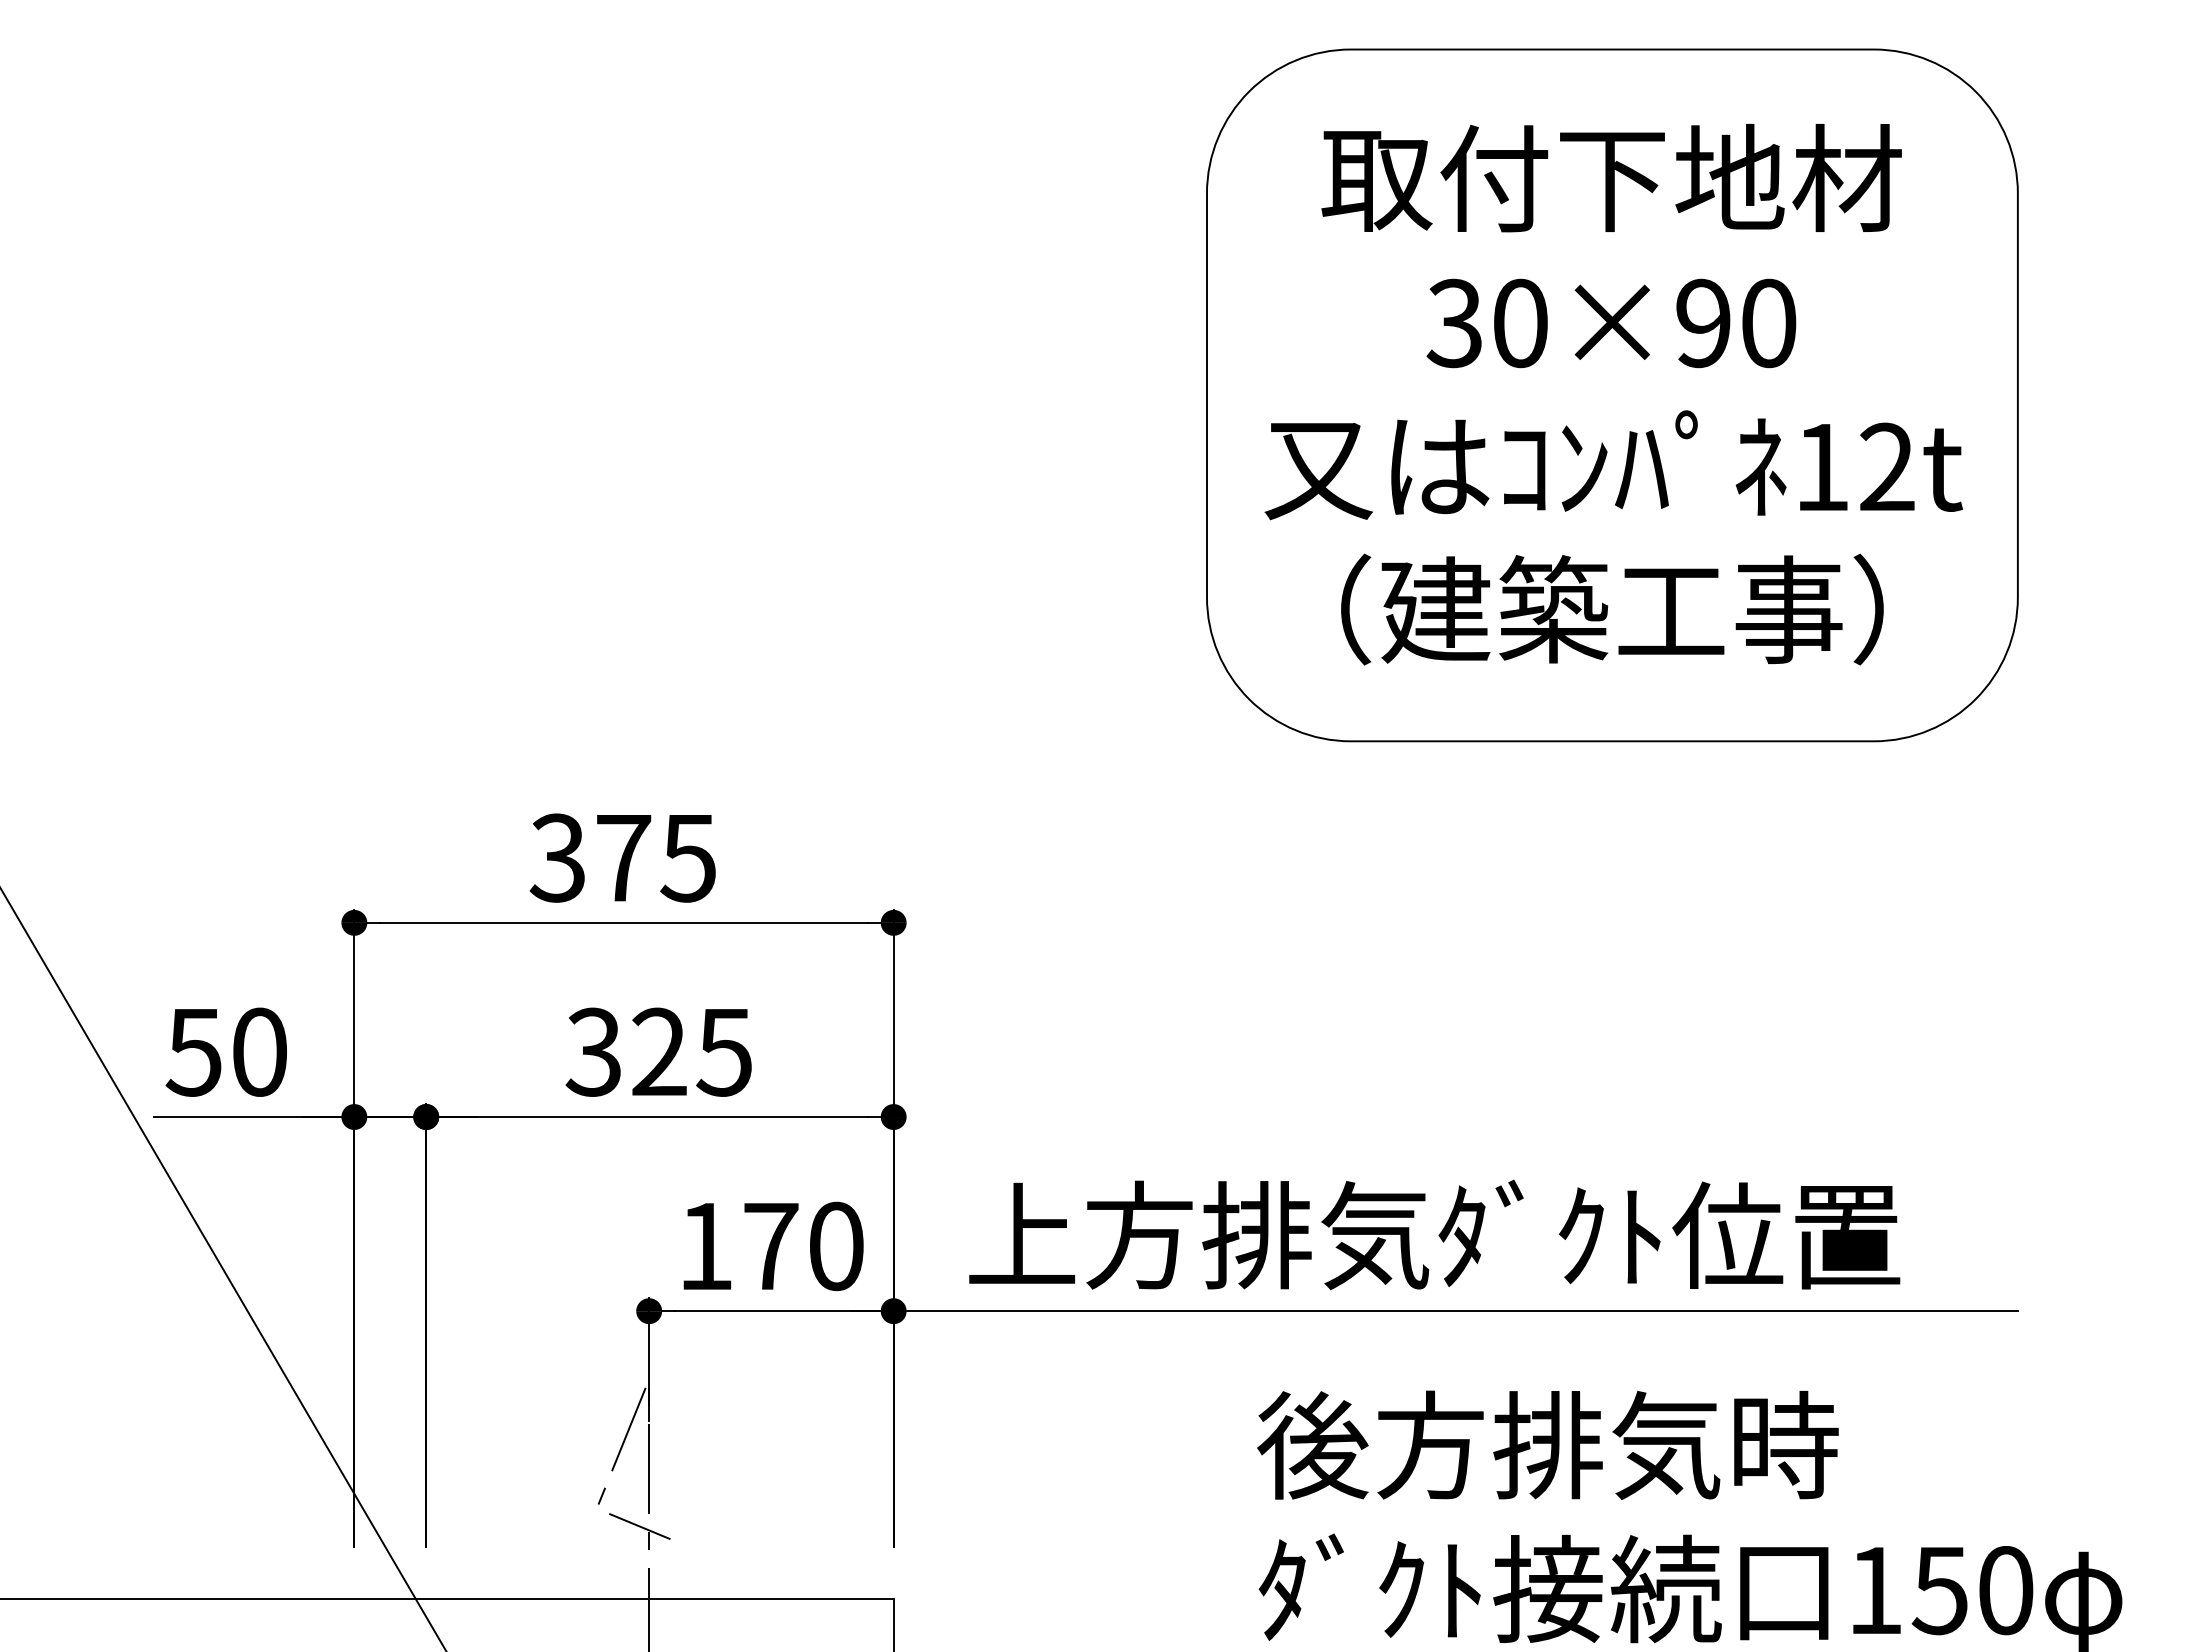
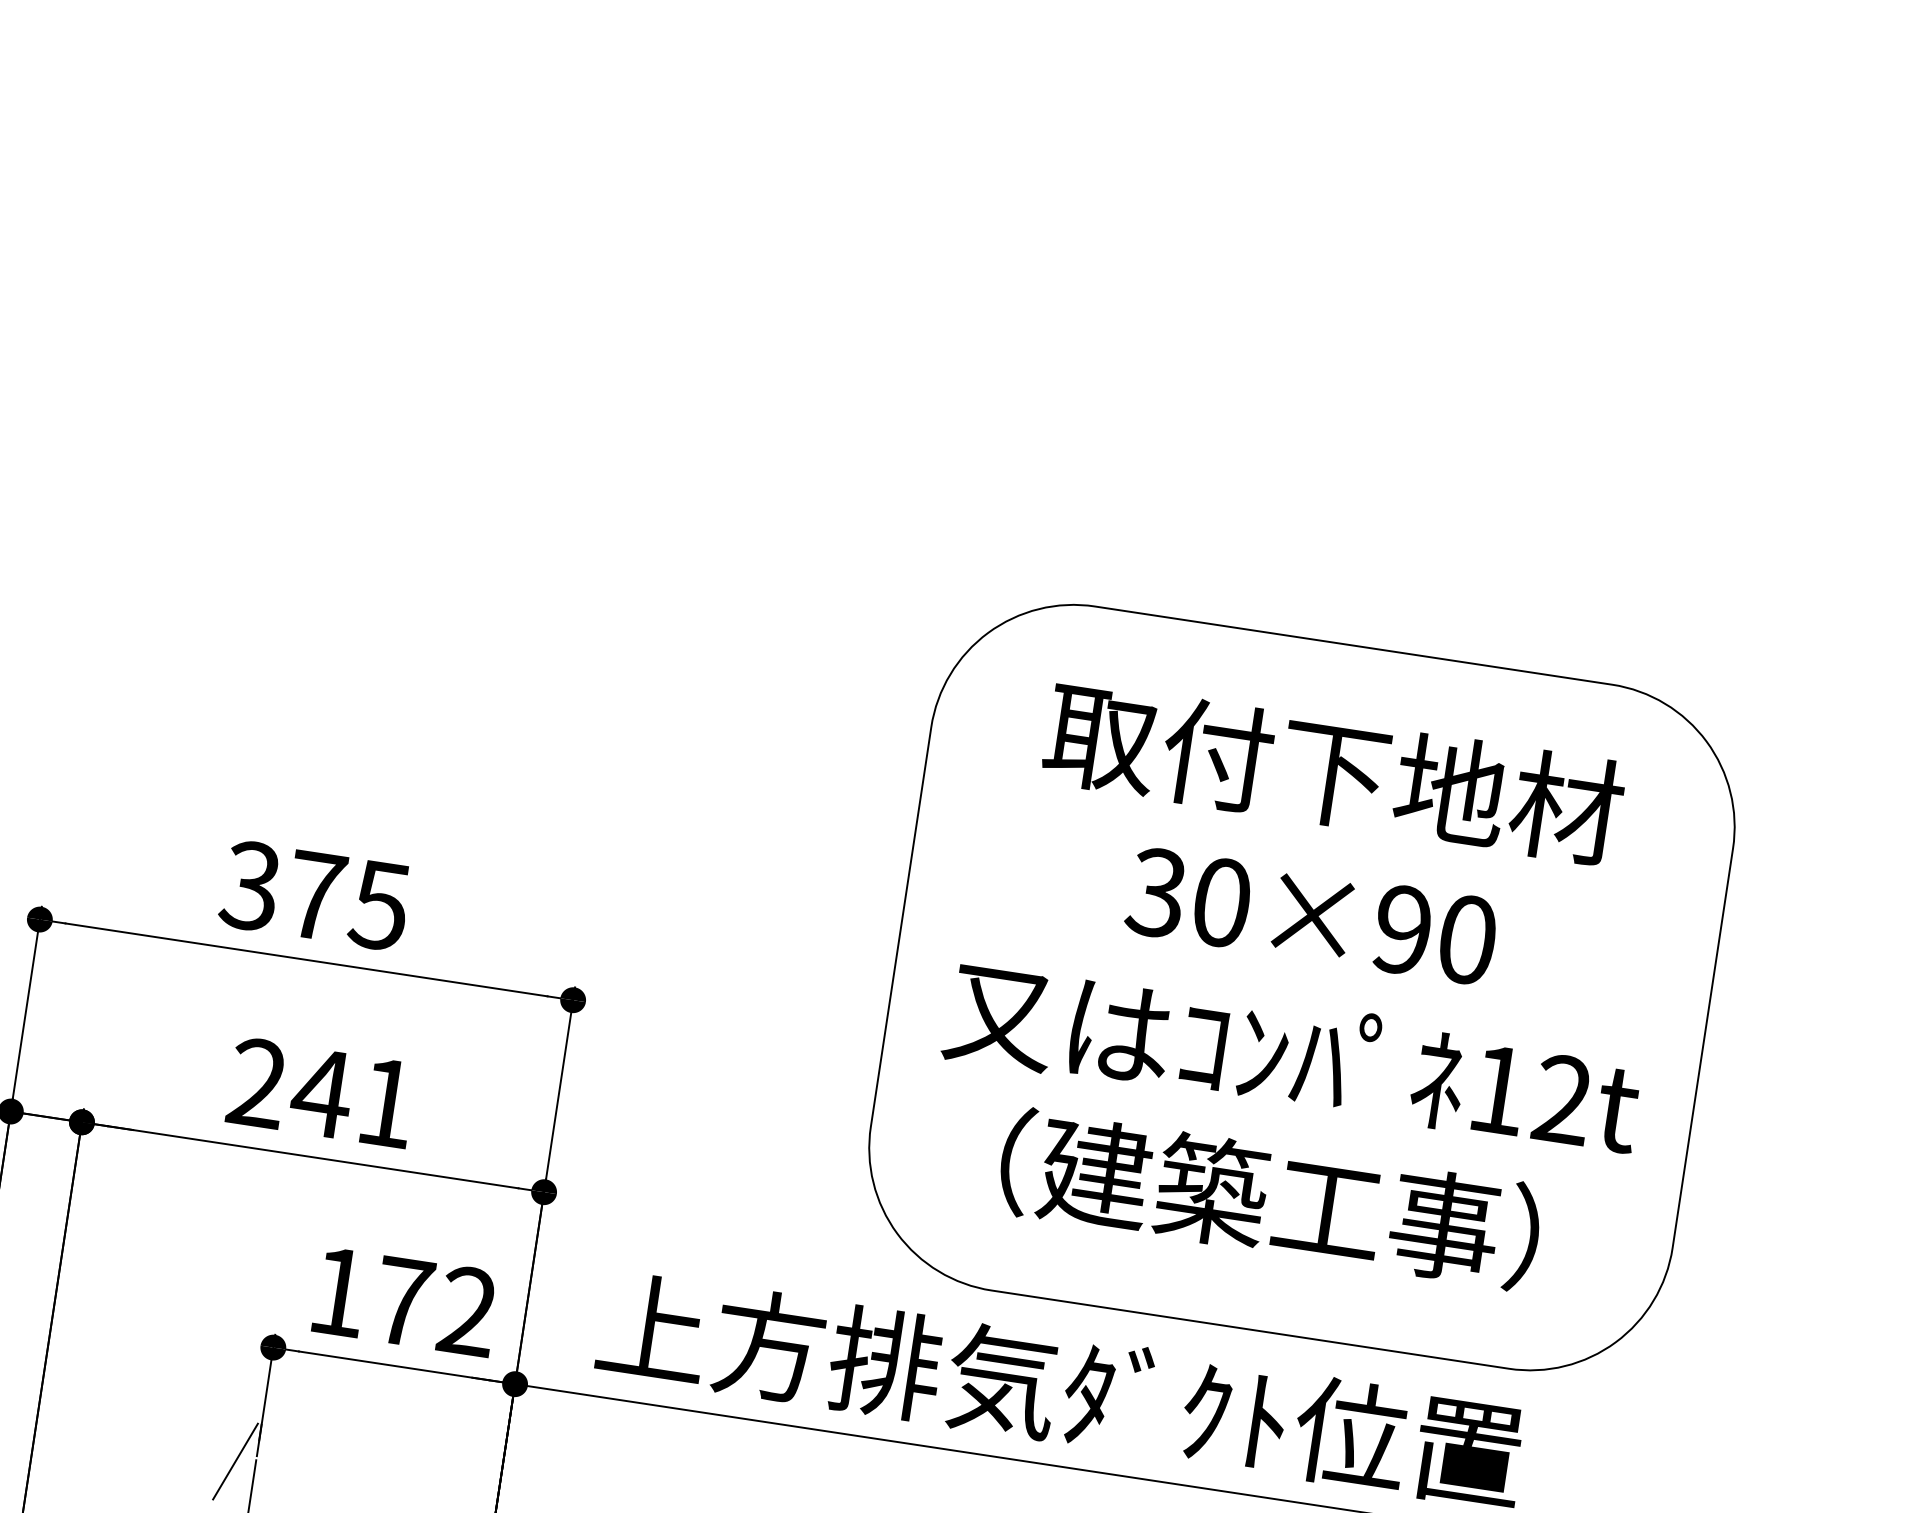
part: (1612, 395) -> (1302, 987), moved
text: (658, 1051) -> (321, 1092), 325 -> 241
text: (836, 1246) -> (468, 1311), 170 -> 172

